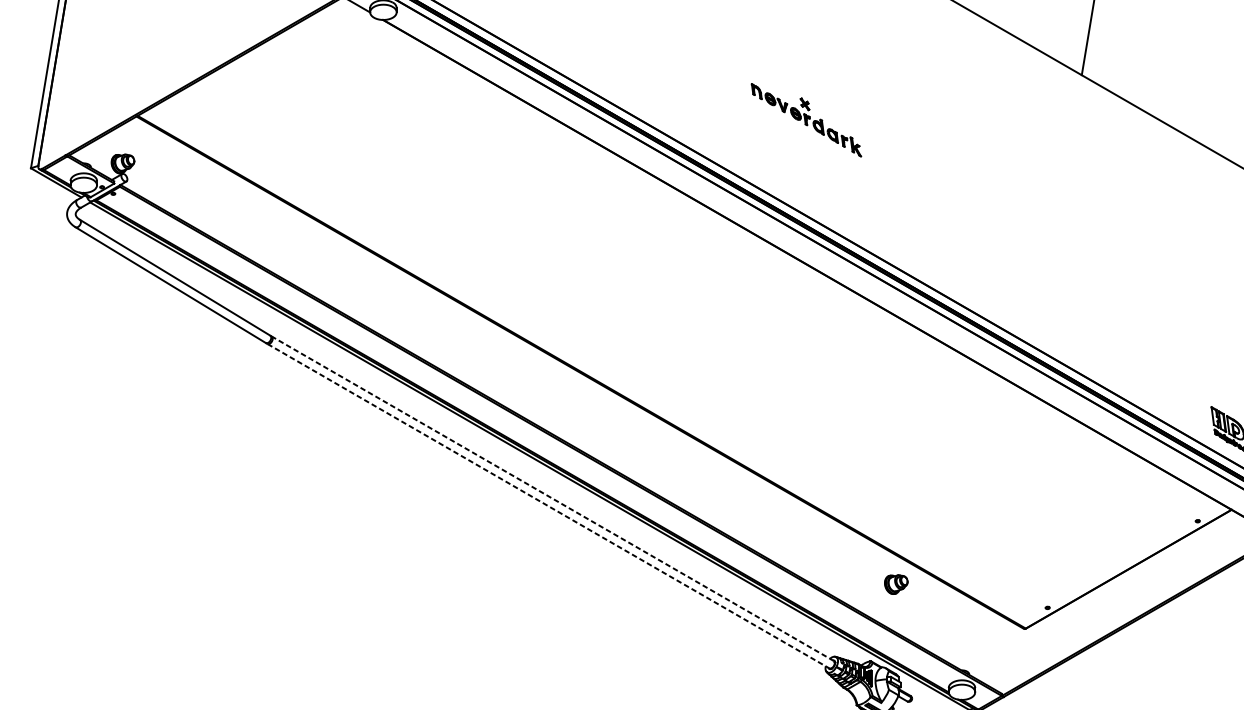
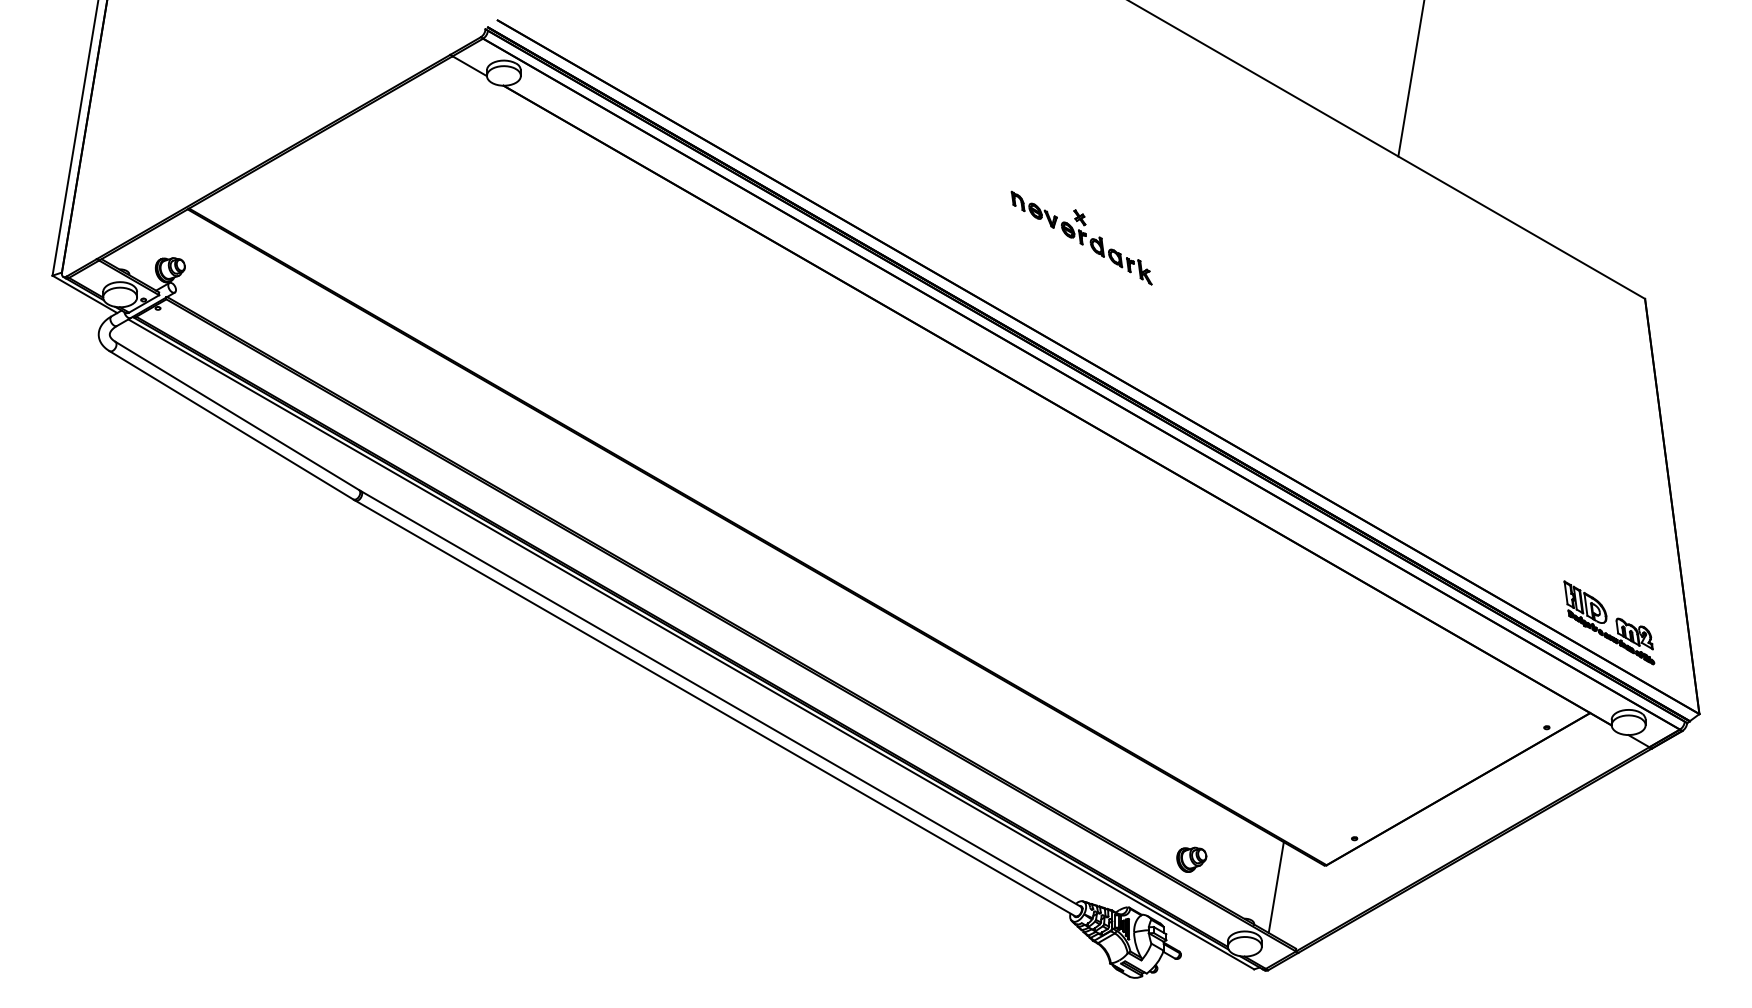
part: (806, 119) -> (1081, 237), moved
line: (552, 498) -> (720, 698), dashed -> solid
line: (548, 506) -> (715, 708), dashed -> solid
part: (896, 584) -> (1191, 859), moved
line: (985, 646) -> (1275, 887), added

